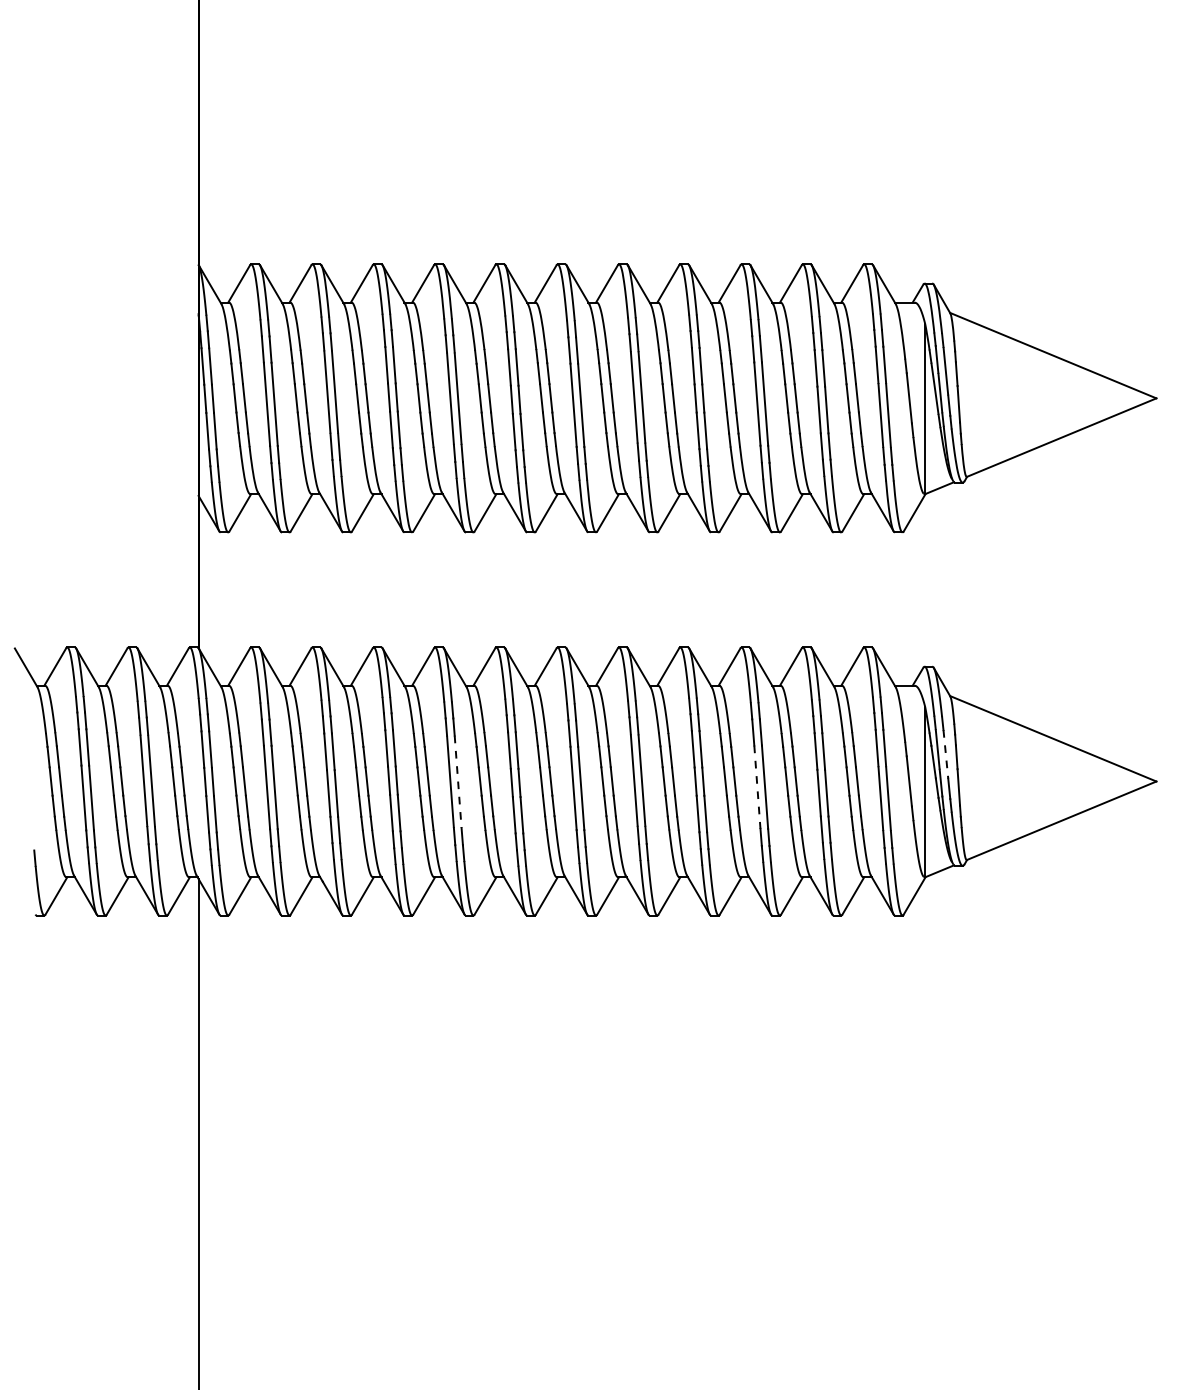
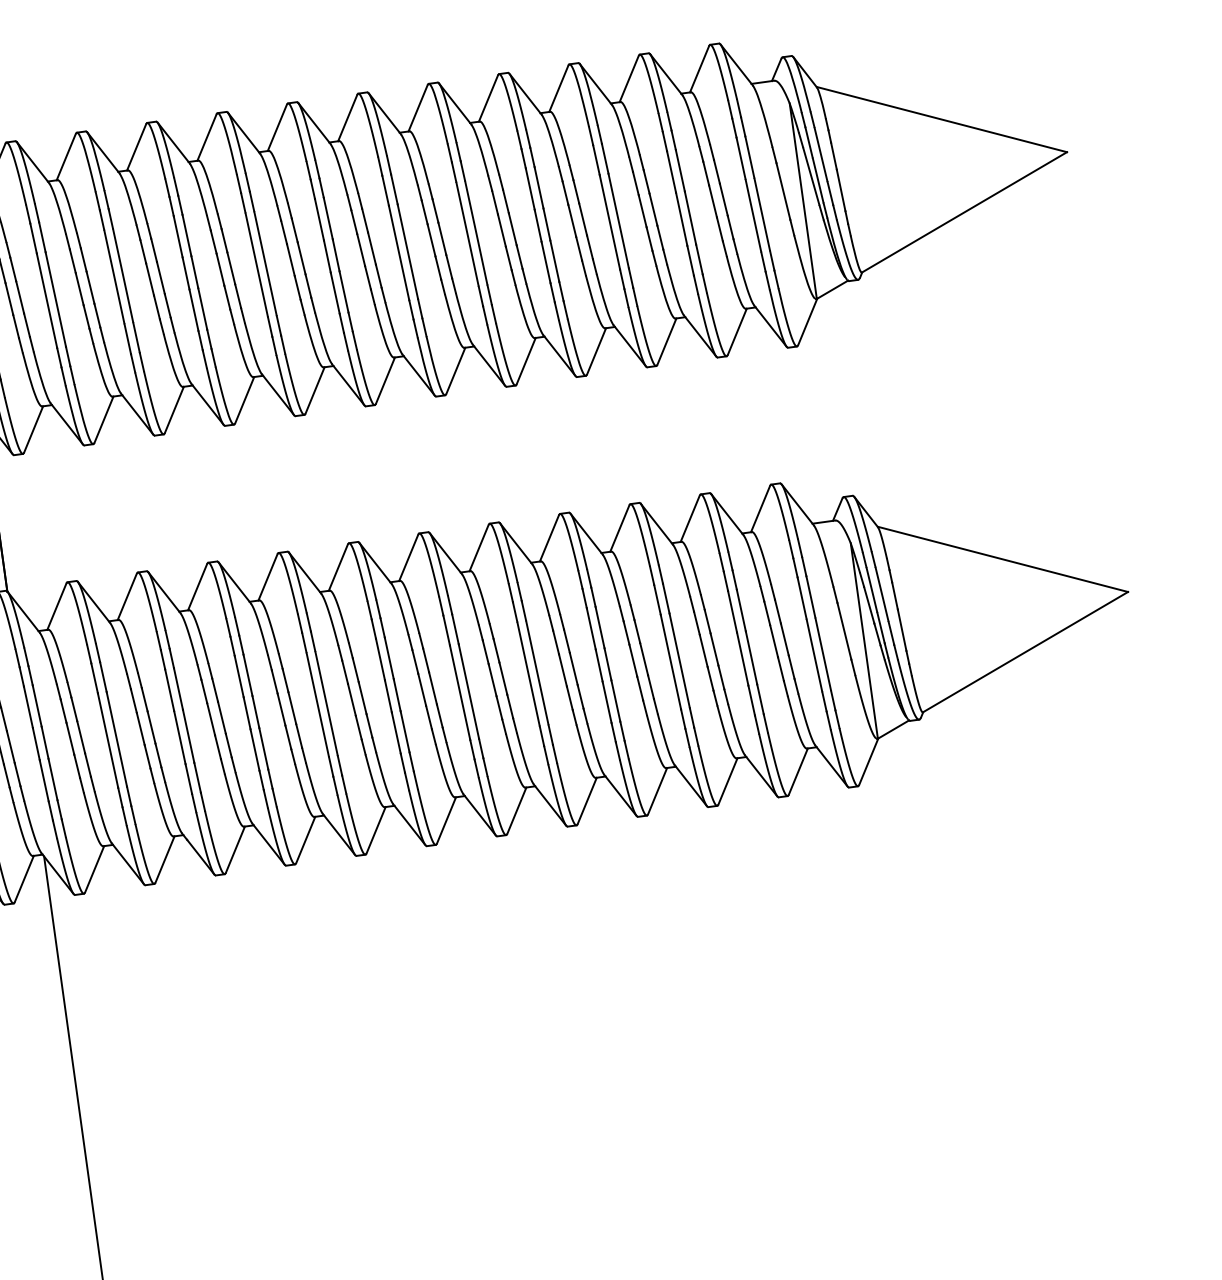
line: (946, 755) -> (882, 595), dashed -> solid
line: (458, 781) -> (326, 703), dashed -> solid
line: (757, 787) -> (671, 662), dashed -> solid

